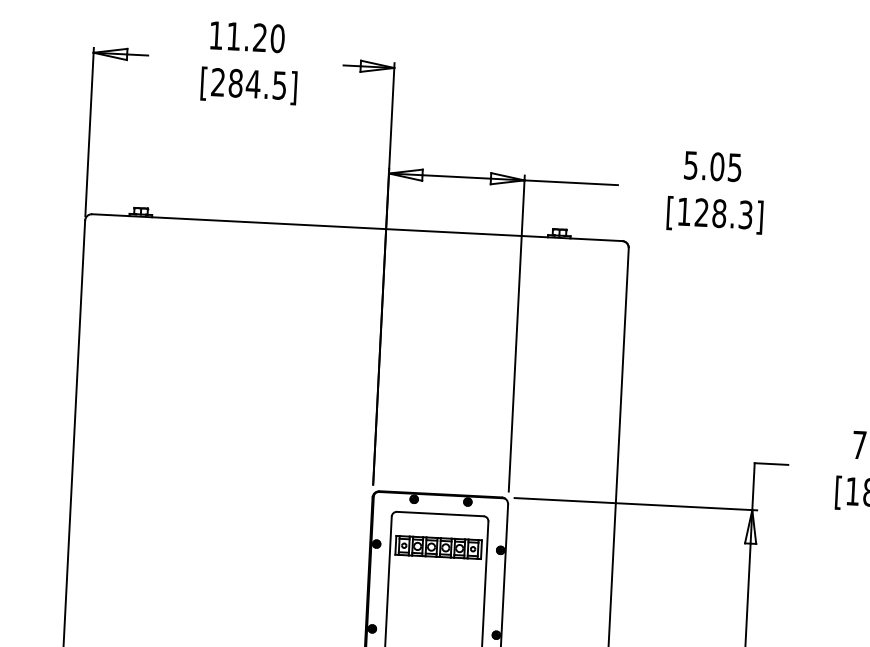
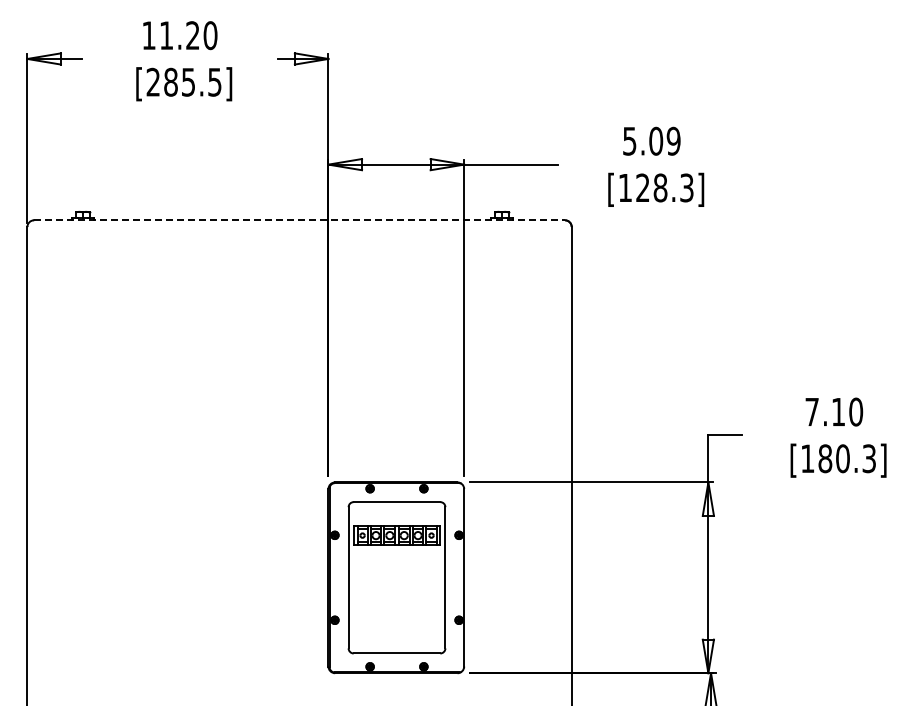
text: (253, 84) -> (188, 82), [284.5] -> [285.5]
text: (734, 166) -> (673, 140), 5.05 -> 5.09
line: (358, 227) -> (300, 220), solid -> dashed

